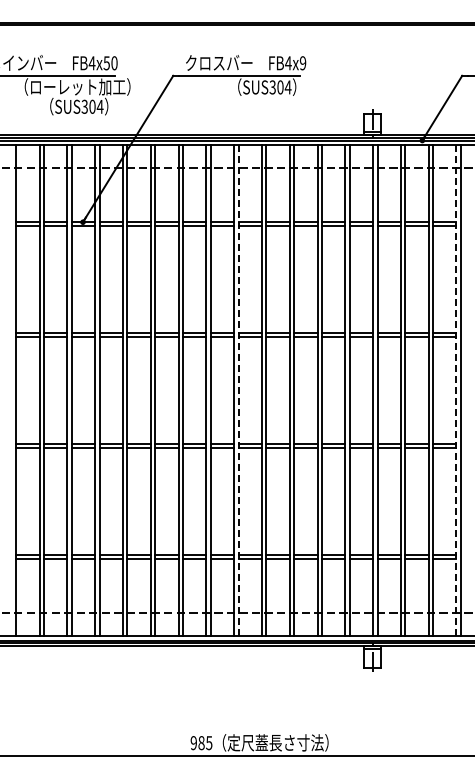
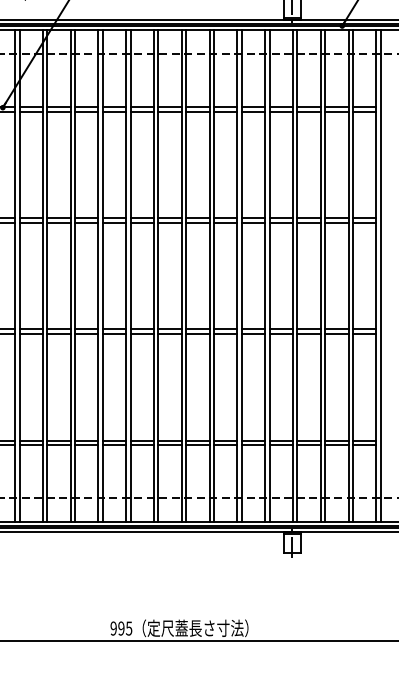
line: (238, 390) -> (158, 275), dashed -> solid
line: (456, 390) -> (376, 275), dashed -> solid
text: (201, 743) -> (121, 628), 985 -> 995

